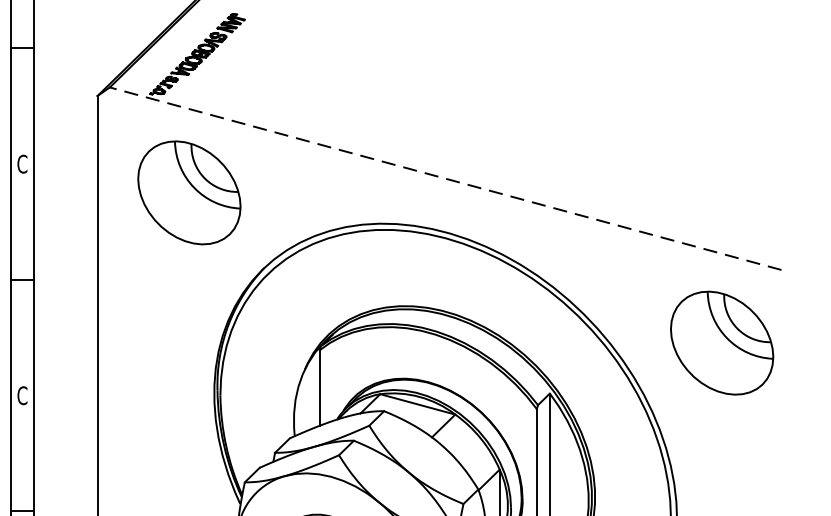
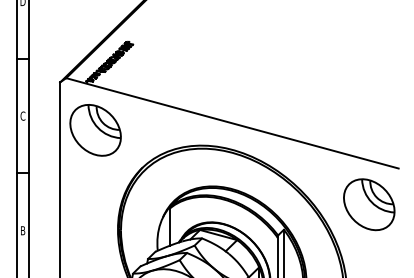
line: (443, 179) -> (231, 123), dashed -> solid
part: (189, 193) -> (95, 130), moved
text: (21, 395) -> (22, 230), C -> B

